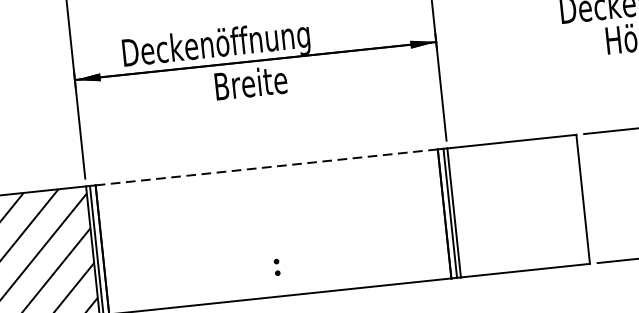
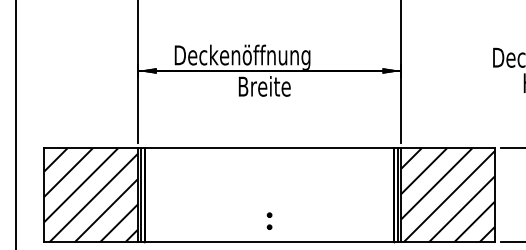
line: (266, 167) -> (269, 148), dashed -> solid
hatch: (519, 206) -> (448, 195), added
part: (276, 266) -> (269, 220), size x1.43

